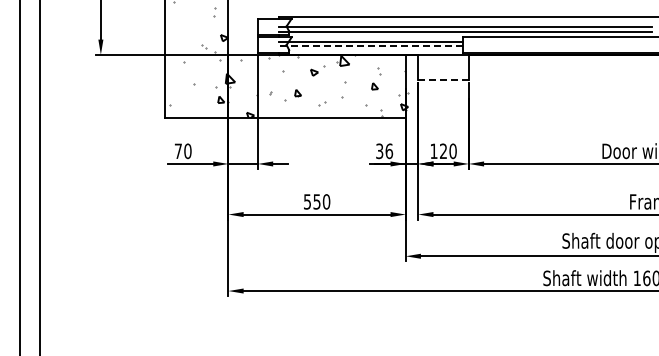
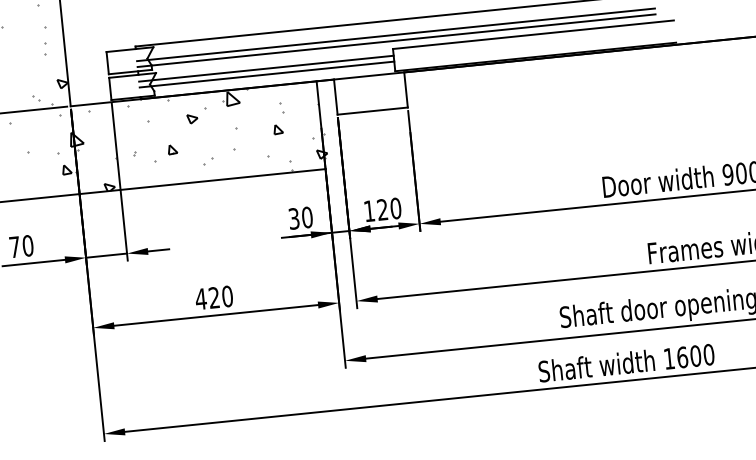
line: (370, 46) -> (266, 74), dashed -> solid
line: (443, 80) -> (372, 111), dashed -> solid
text: (389, 150) -> (307, 216), 36 -> 30
text: (311, 201) -> (206, 298), 550 -> 420

